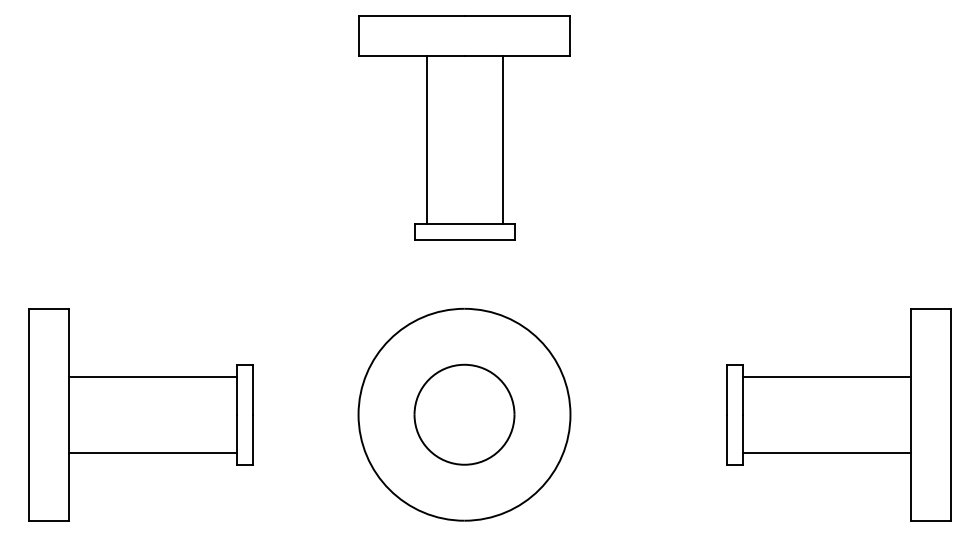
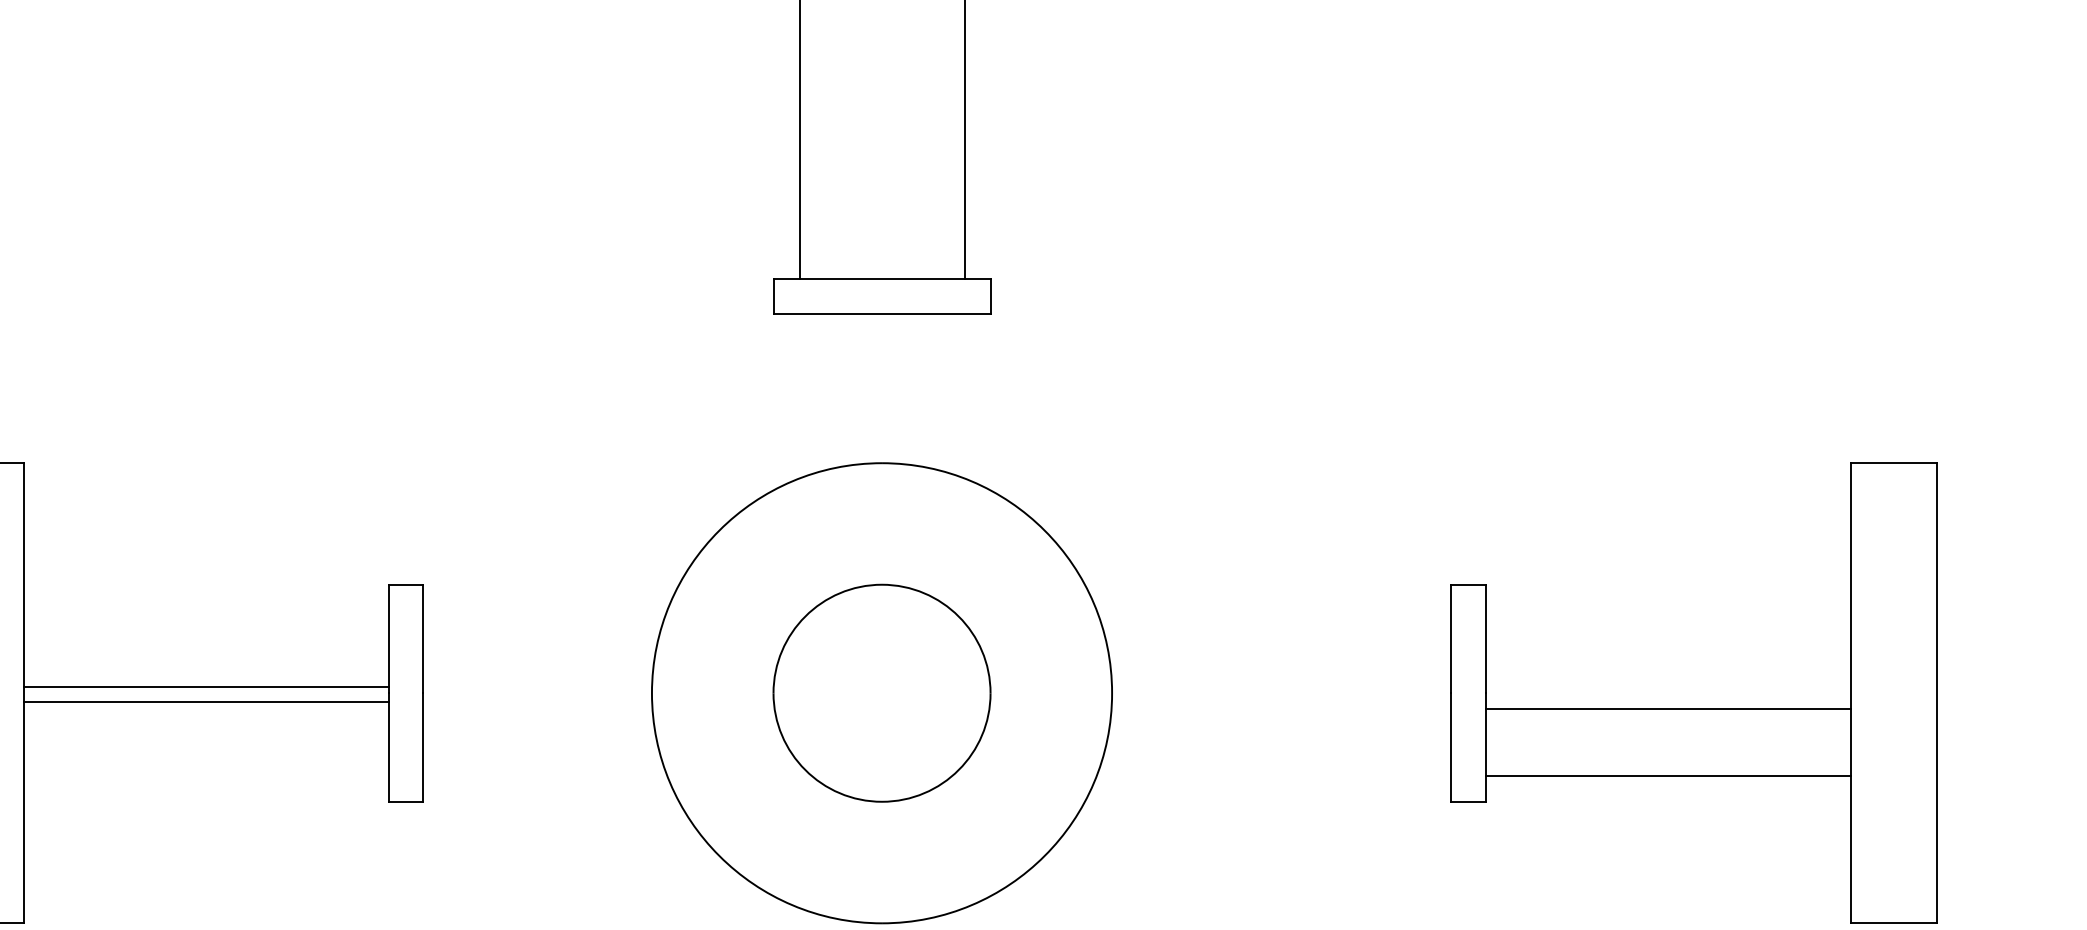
line: (153, 376) -> (206, 686), moved
line: (826, 376) -> (1667, 707), moved
line: (153, 452) -> (206, 701), moved

